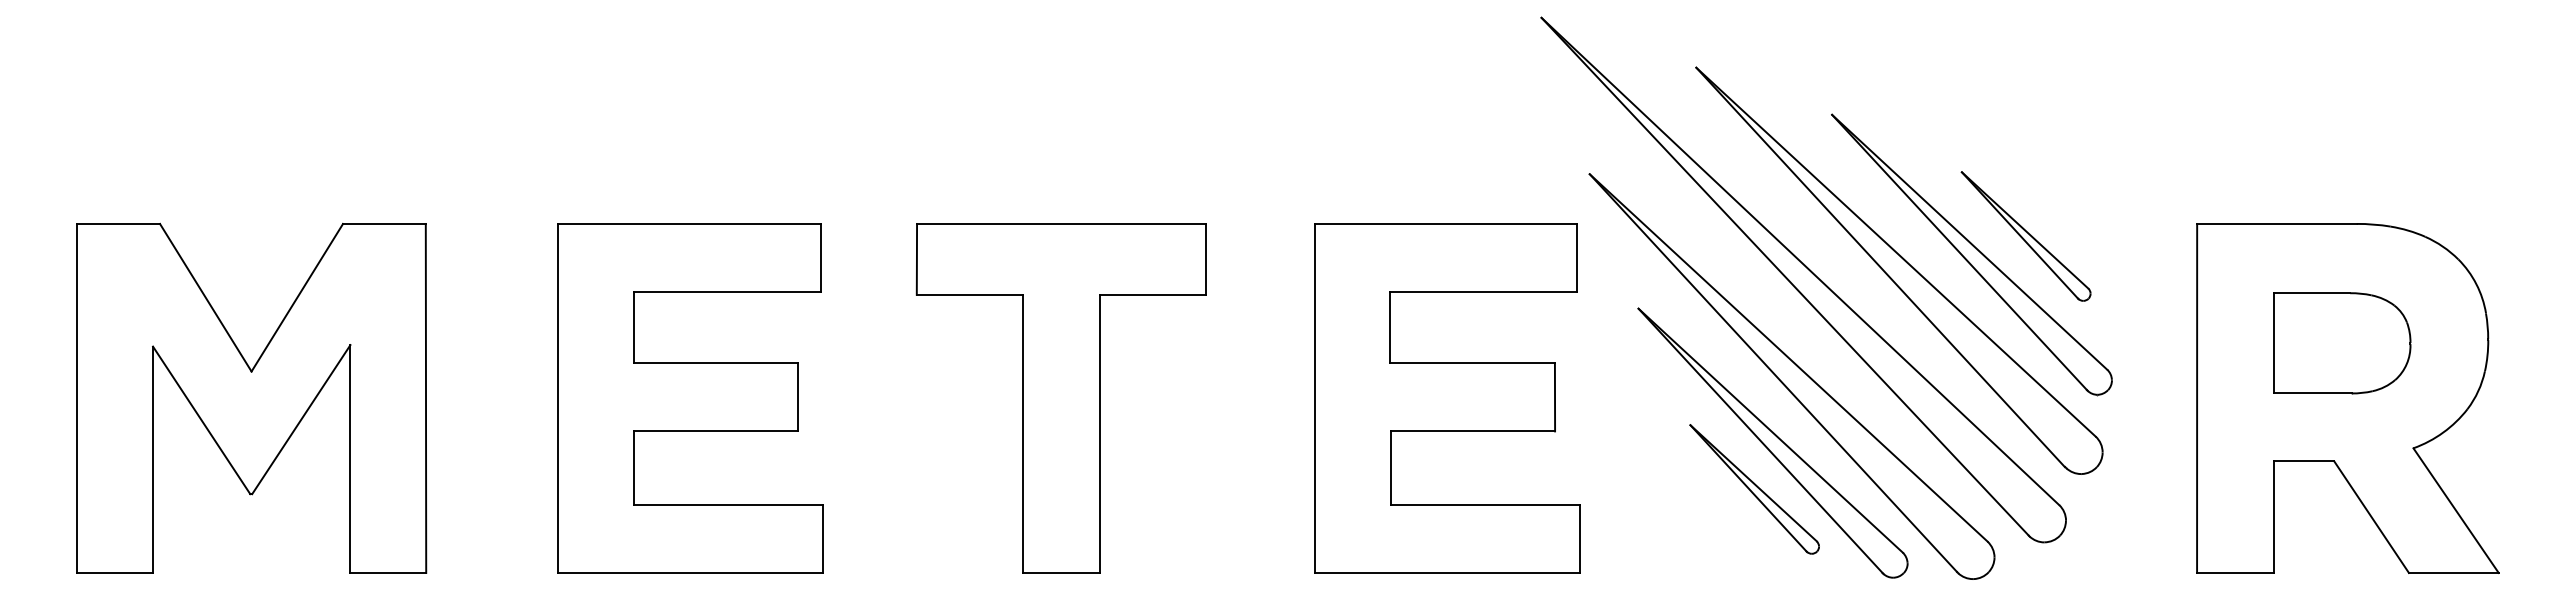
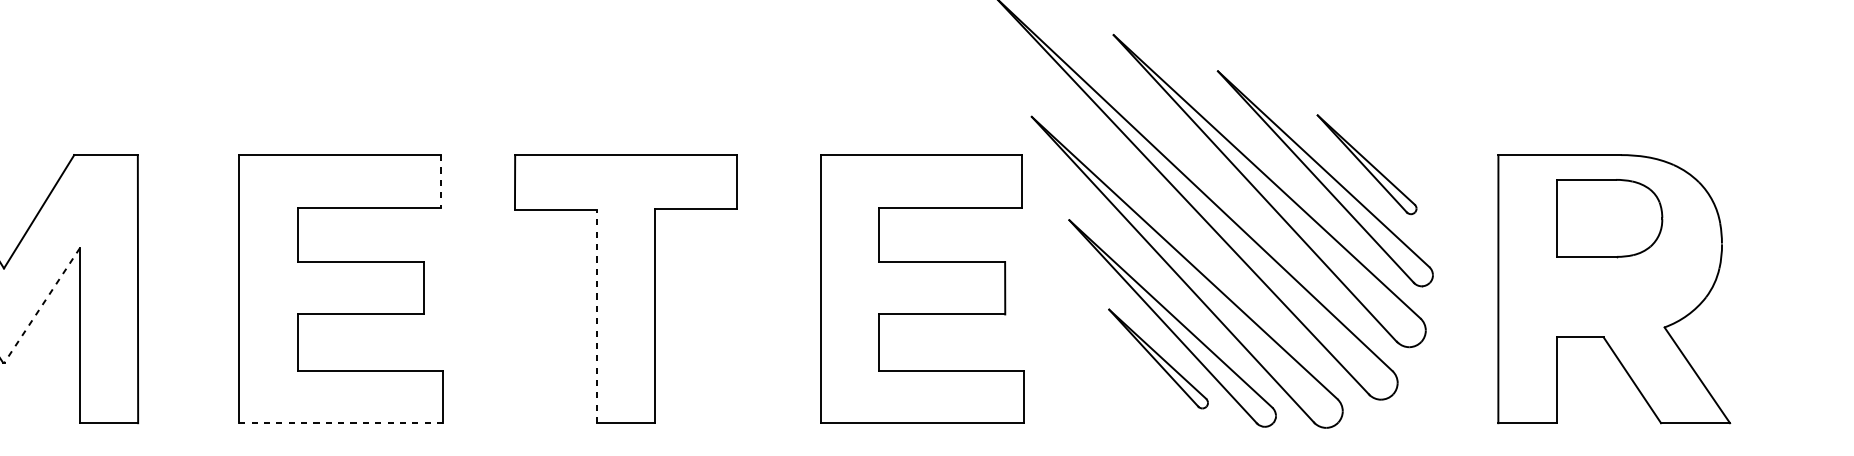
line: (820, 258) -> (441, 181), solid -> dashed
part: (2342, 343) -> (1610, 218), moved
line: (301, 420) -> (42, 306), solid -> dashed
line: (1022, 433) -> (596, 316), solid -> dashed
line: (690, 572) -> (341, 422), solid -> dashed

